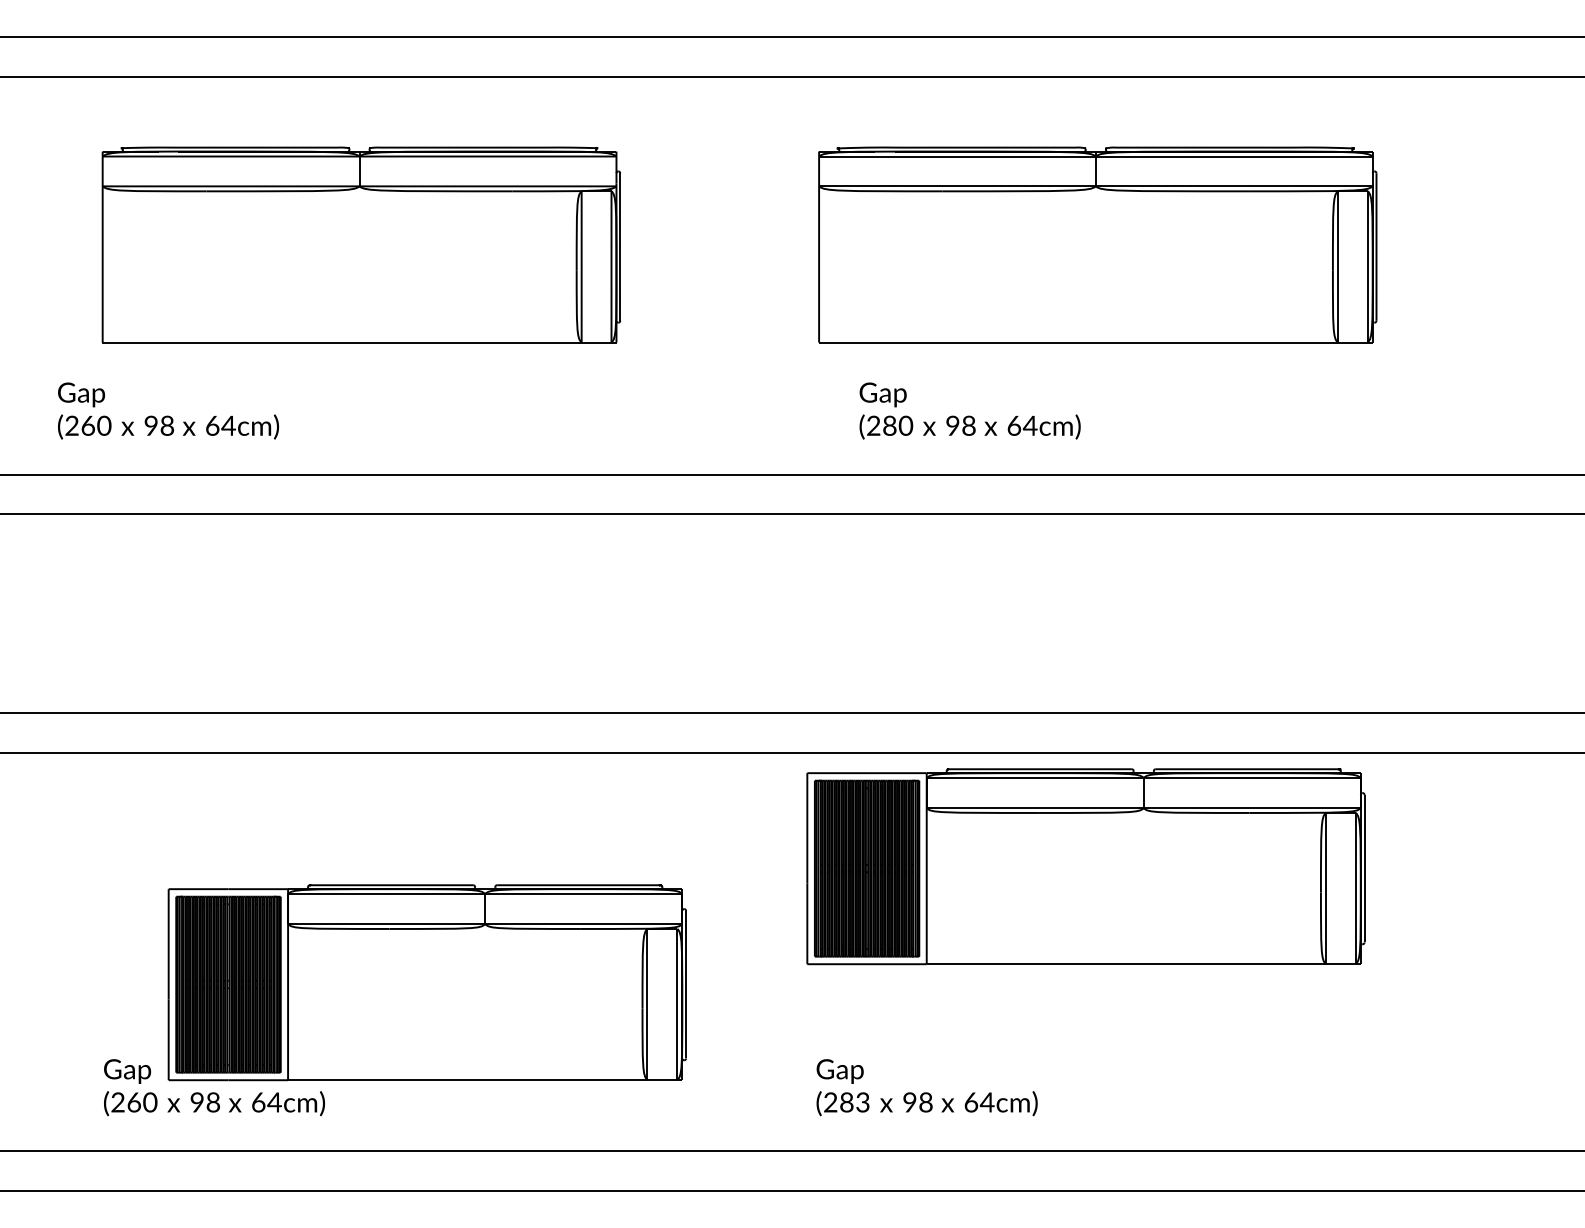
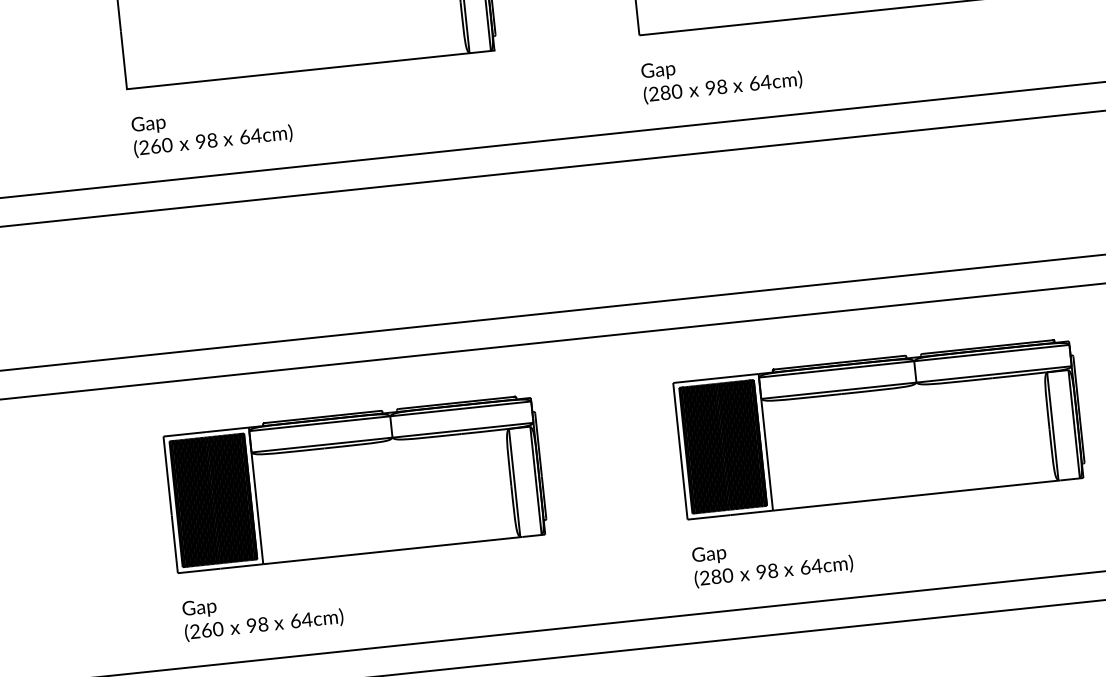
text: (168, 410) -> (212, 129), moved
text: (969, 410) -> (721, 75), moved
part: (1085, 866) -> (879, 428), moved
part: (426, 982) -> (354, 483), moved
text: (862, 1102) -> (727, 575), (283 -> (280

